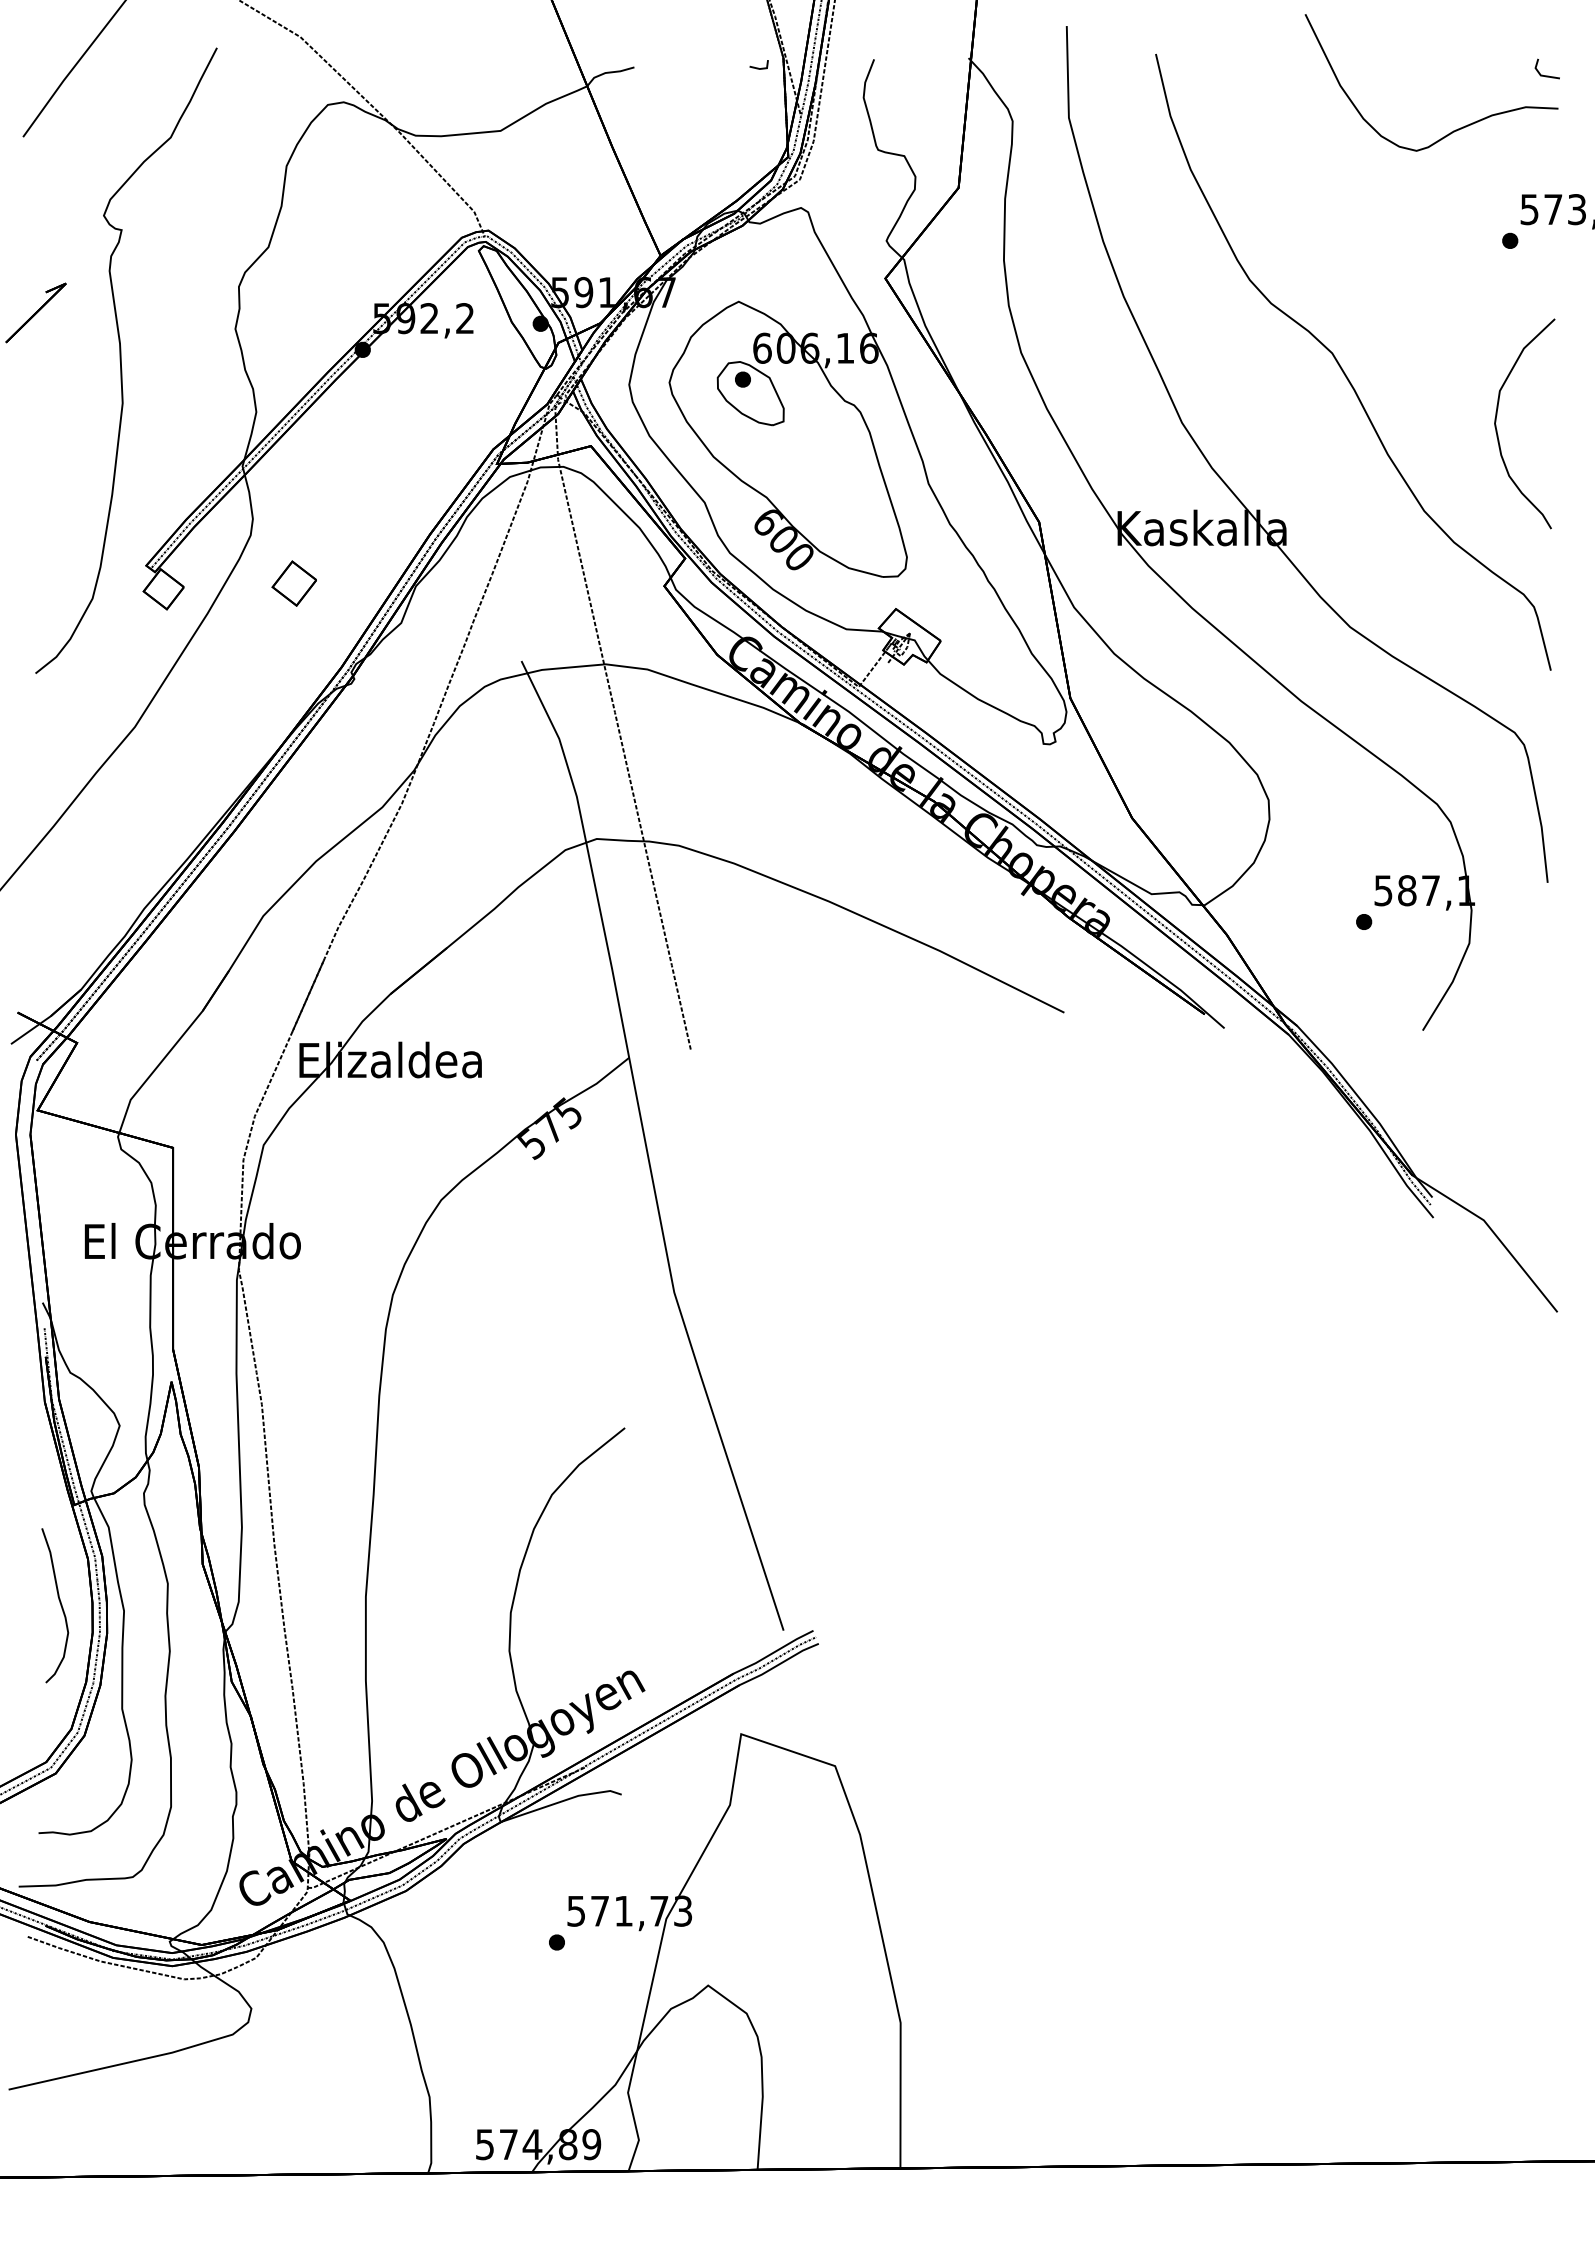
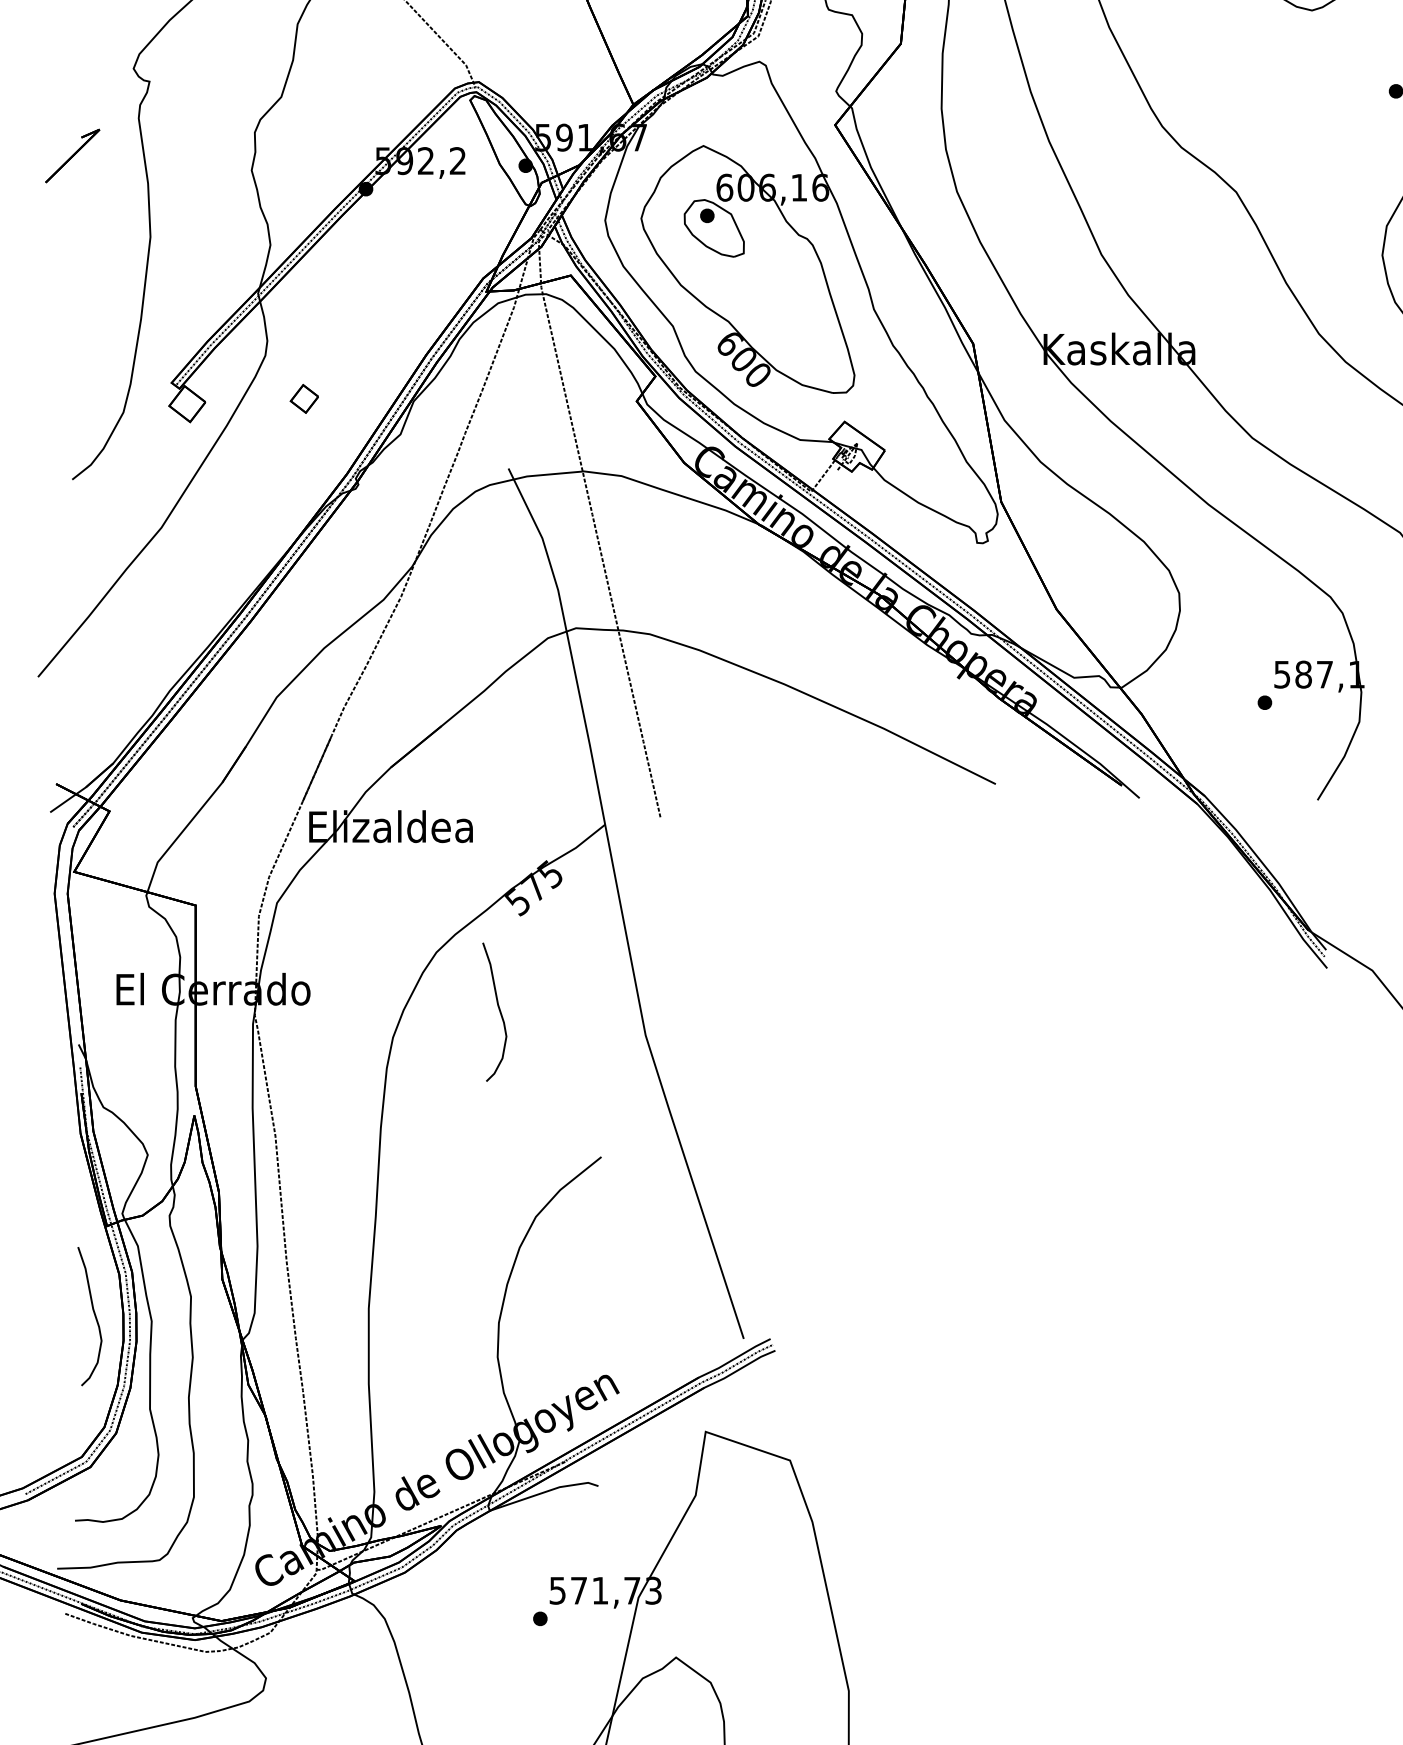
part: (293, 583) -> (303, 398), size x0.7
curve: (510, 1263) -> (498, 1009), added

